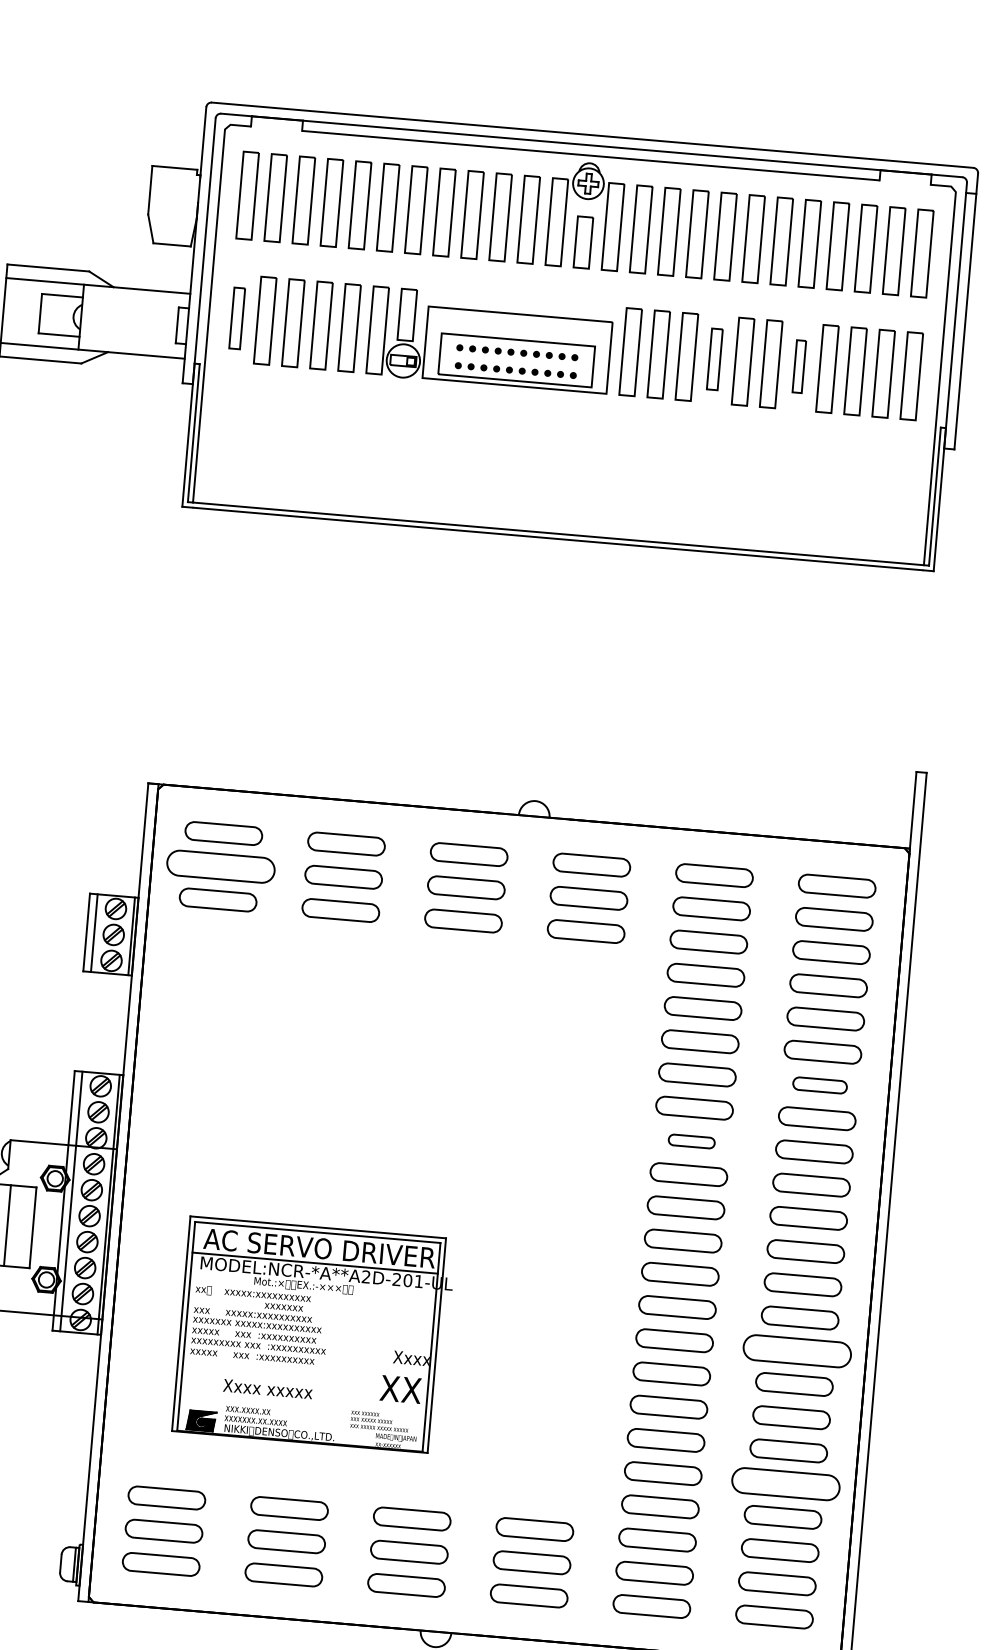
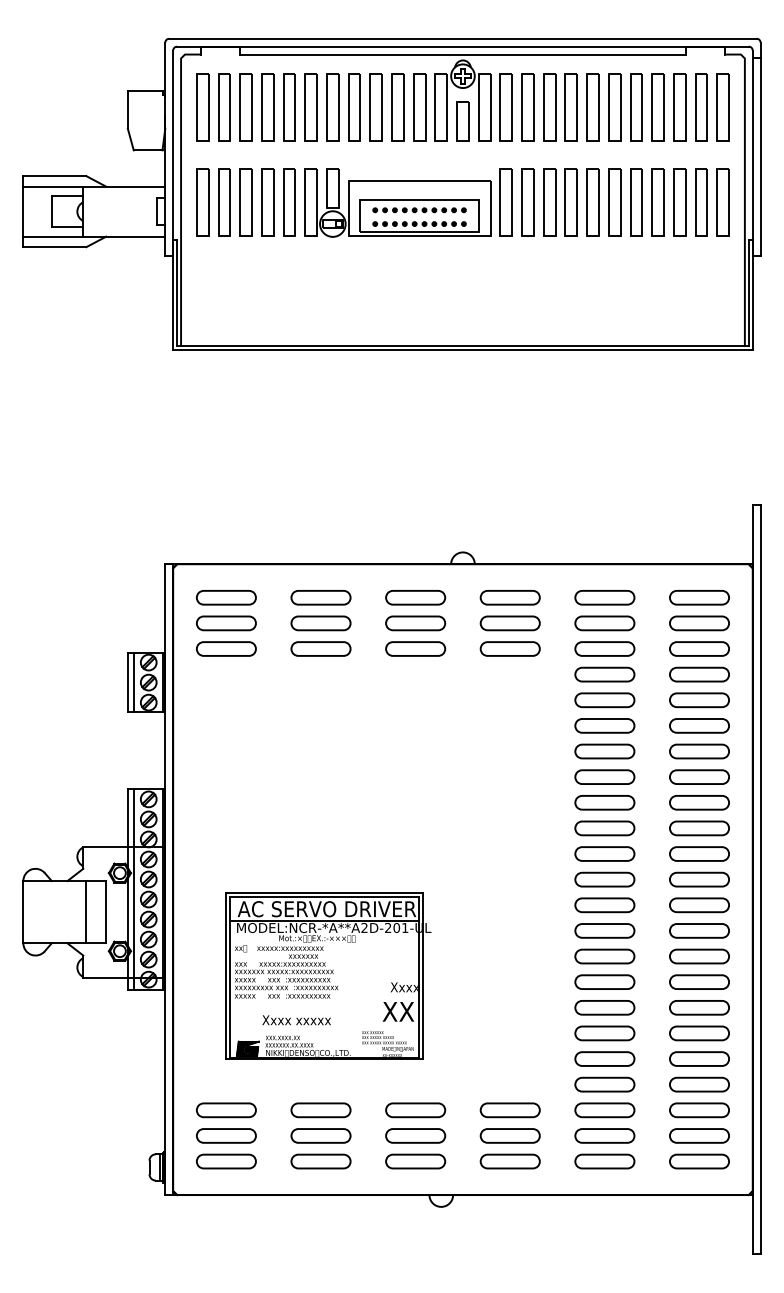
part: (236, 318) -> (202, 202), size x1.43
part: (713, 359) -> (570, 202), size x1.43
part: (799, 366) -> (636, 202), size x1.67
part: (221, 866) -> (226, 623), size x0.71
part: (820, 1085) -> (699, 751), size x1.43
part: (691, 1141) -> (604, 802), size x1.67
part: (797, 1351) -> (699, 956), size x0.71
part: (785, 1483) -> (699, 1058), size x0.71

